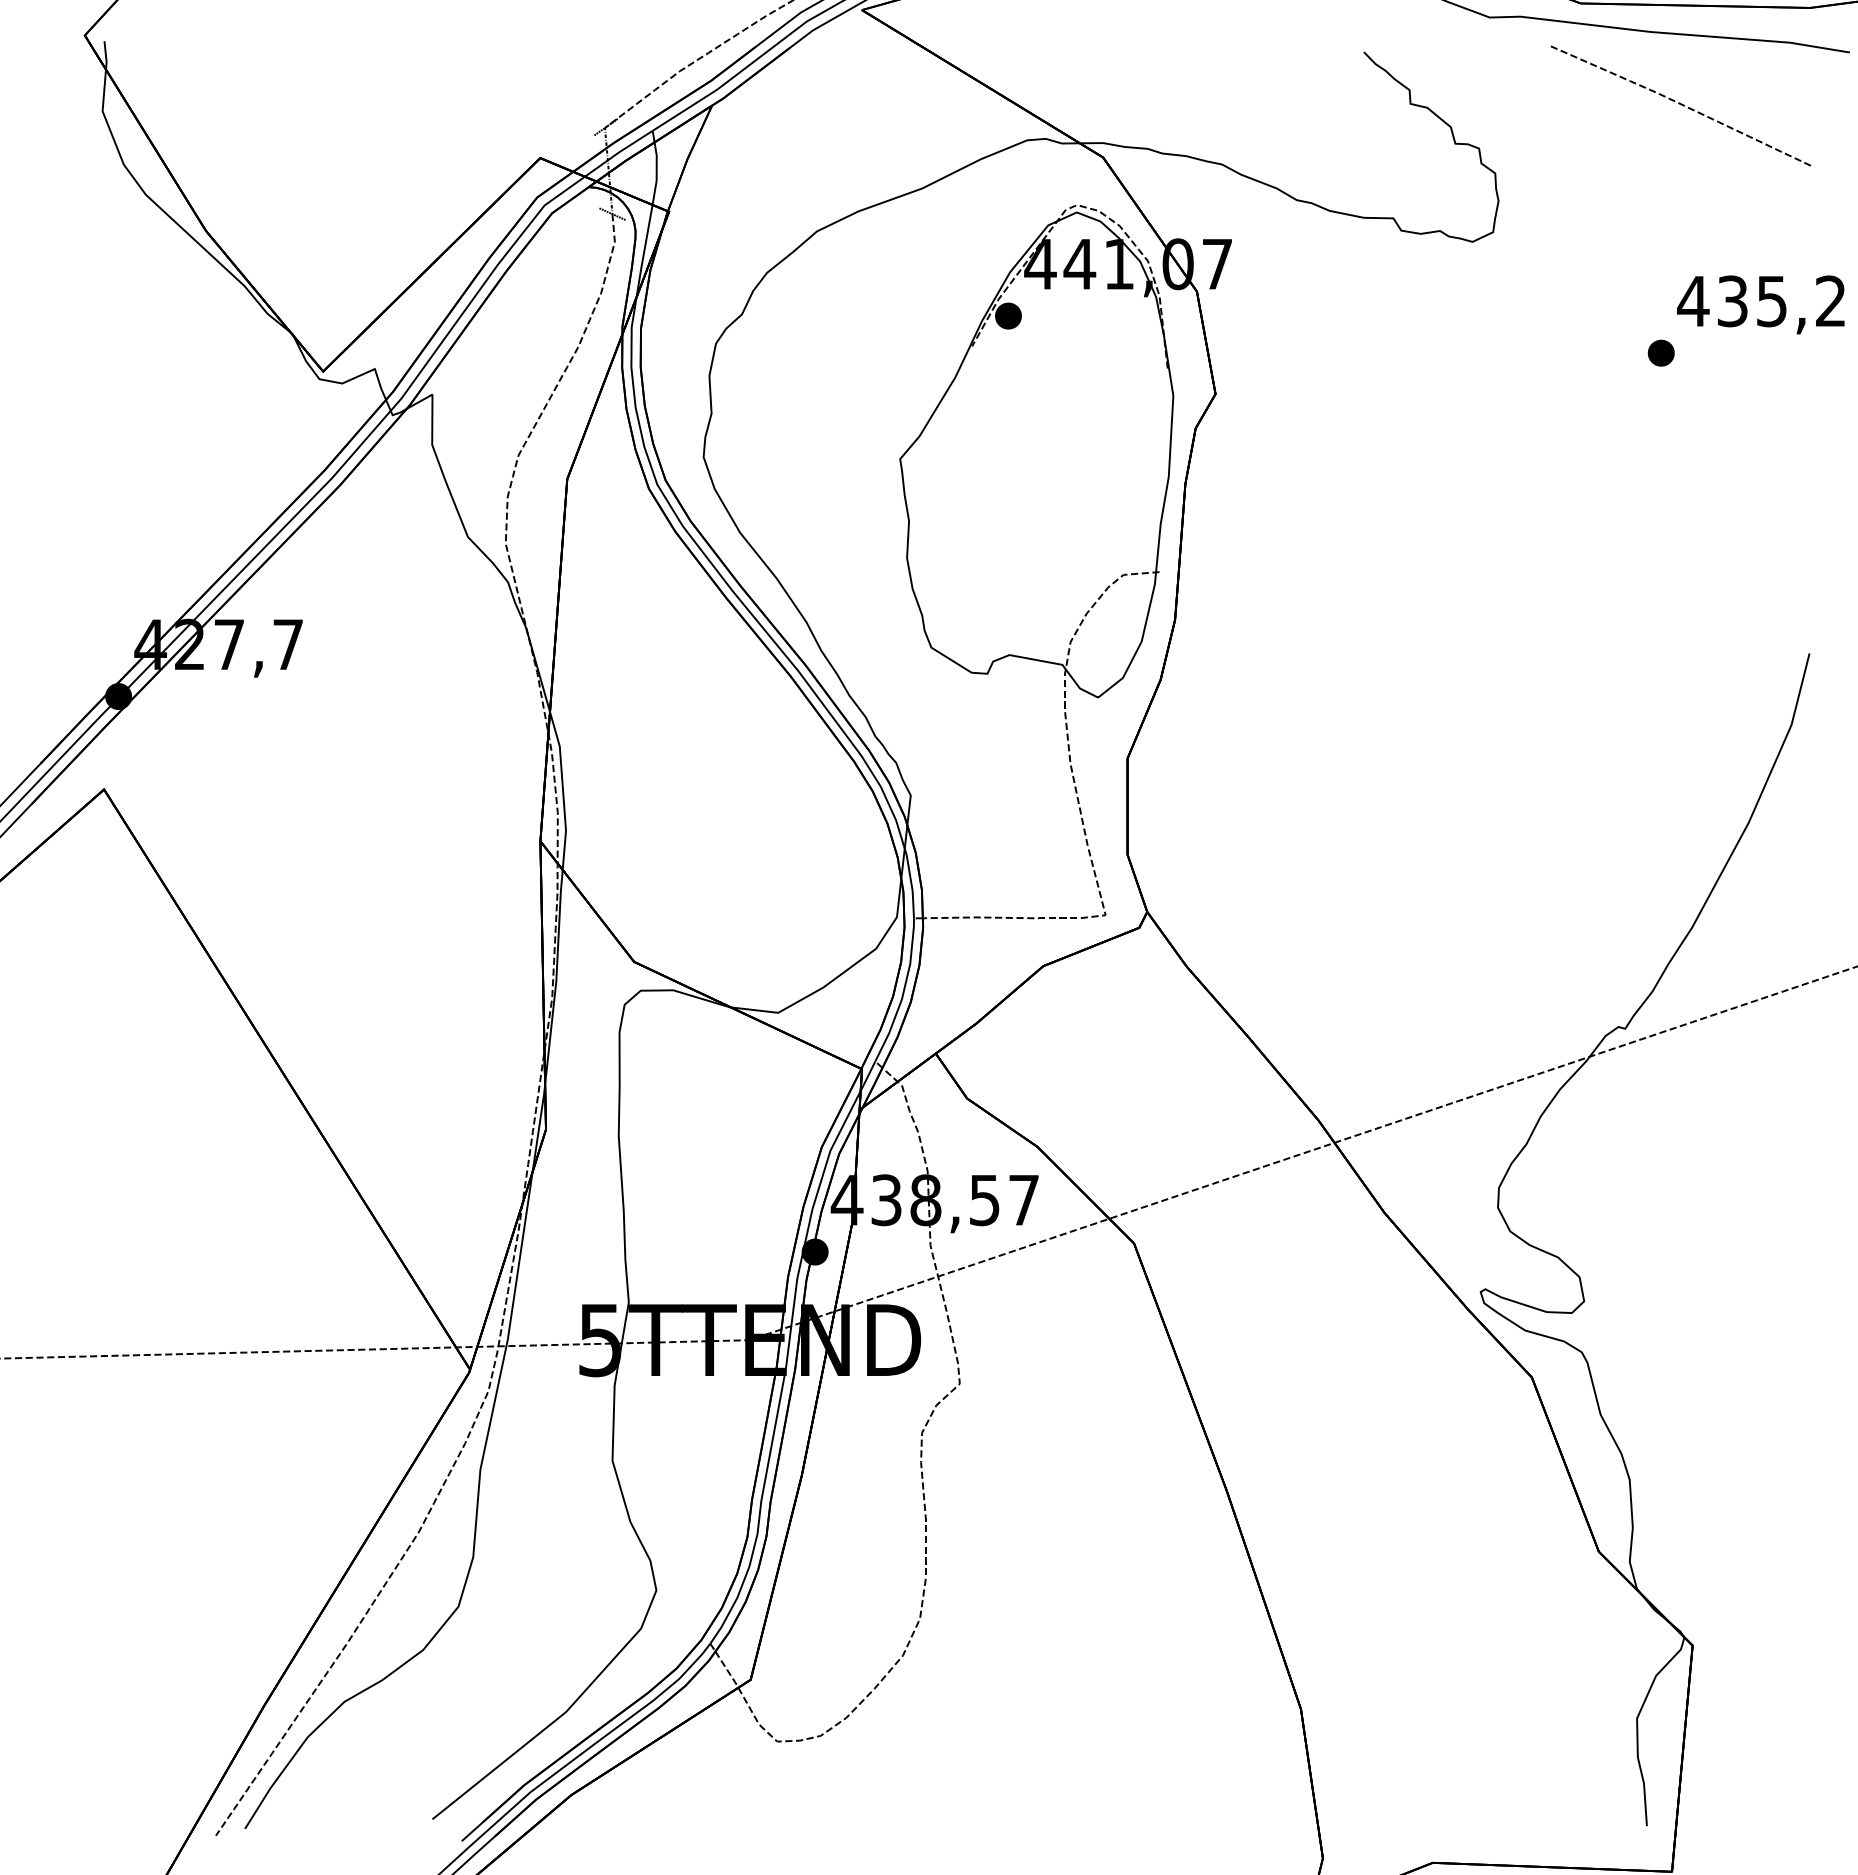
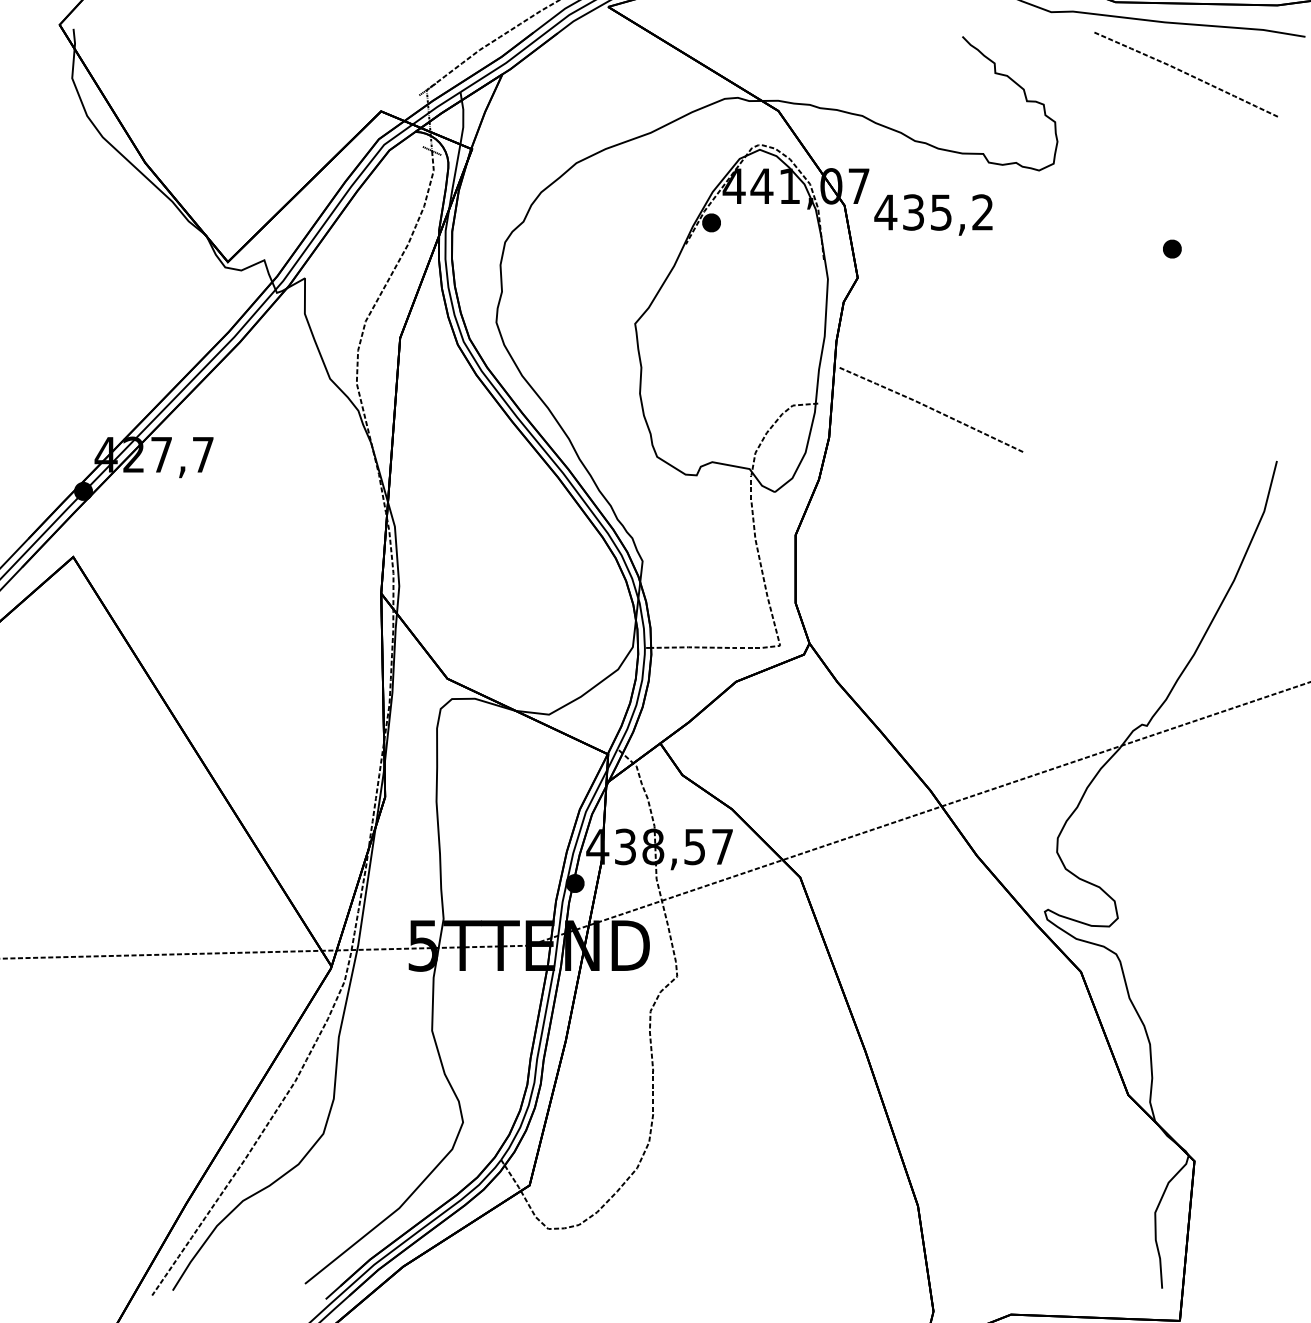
text: (1760, 304) -> (933, 214), moved
curve: (1319, 579) -> (931, 408), added

